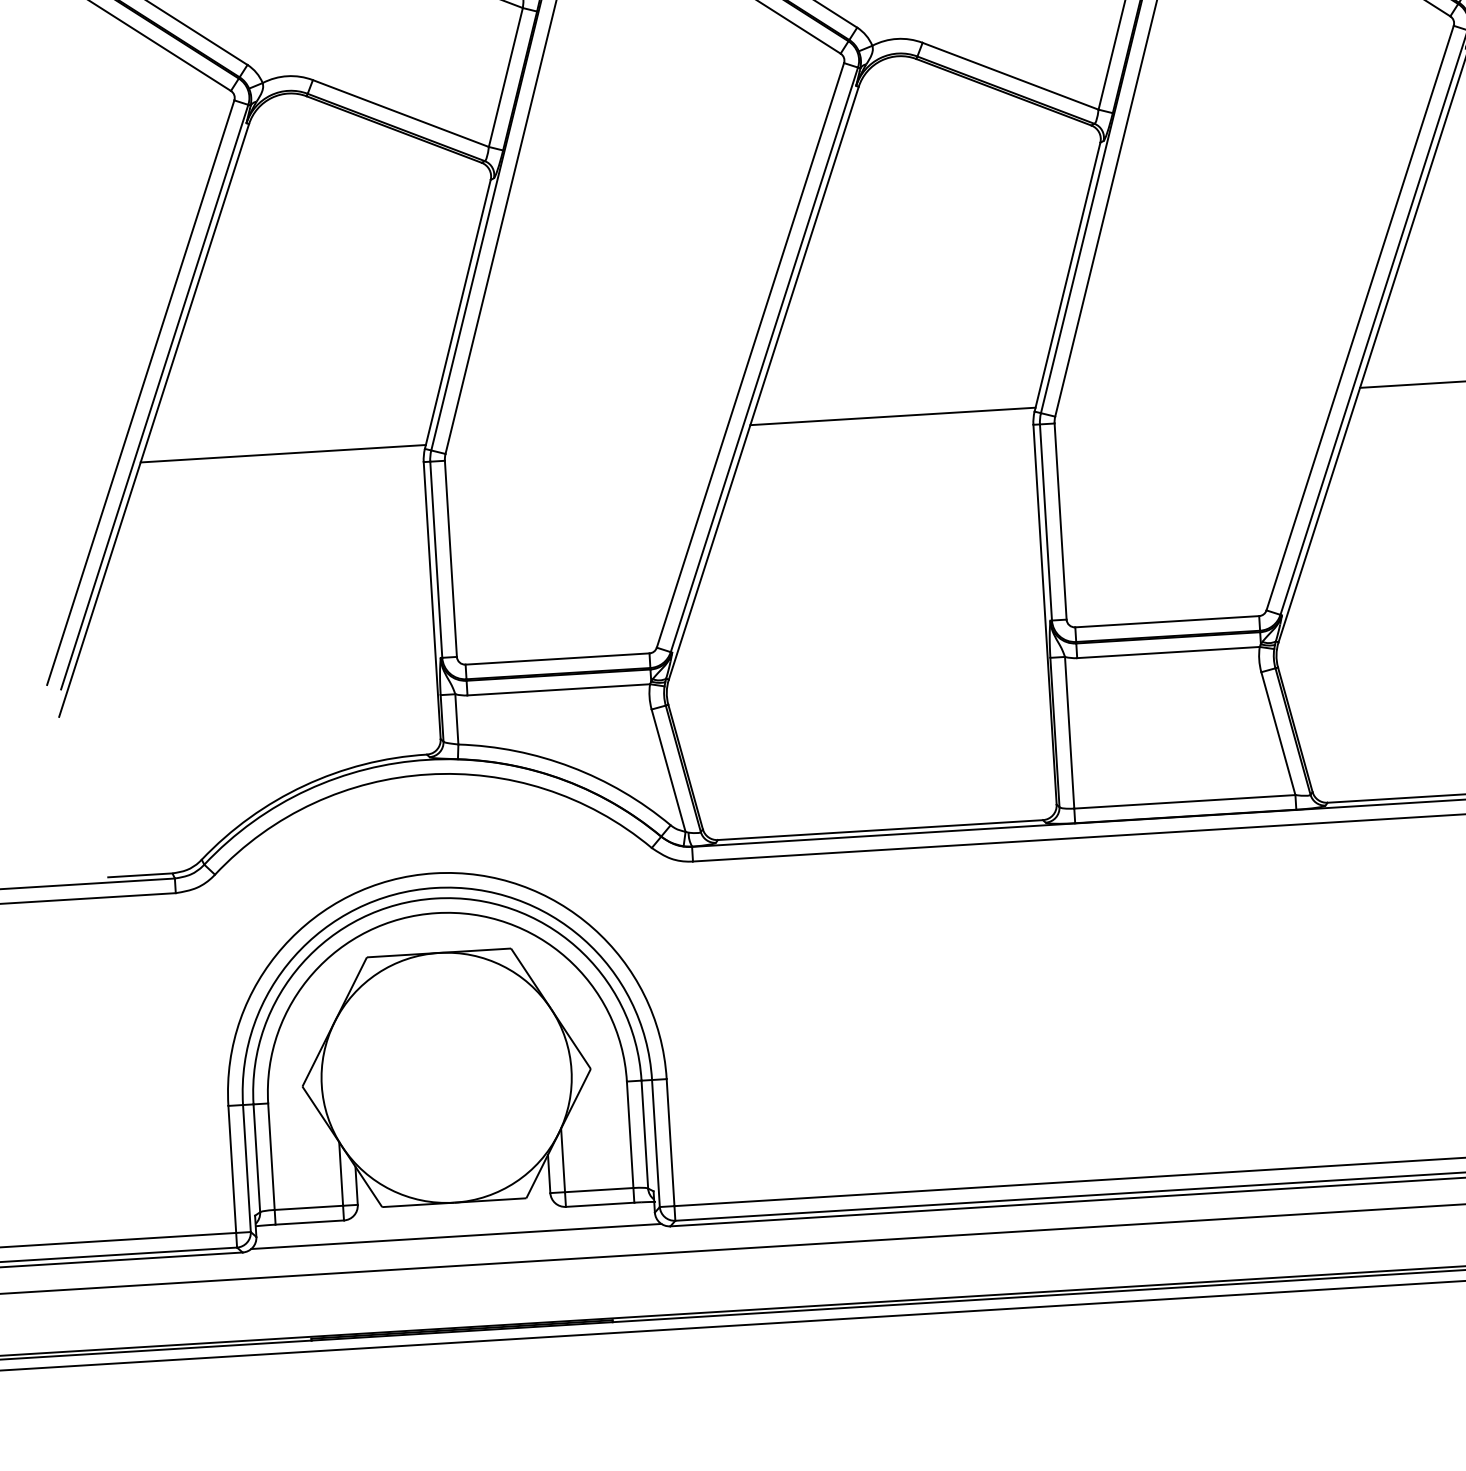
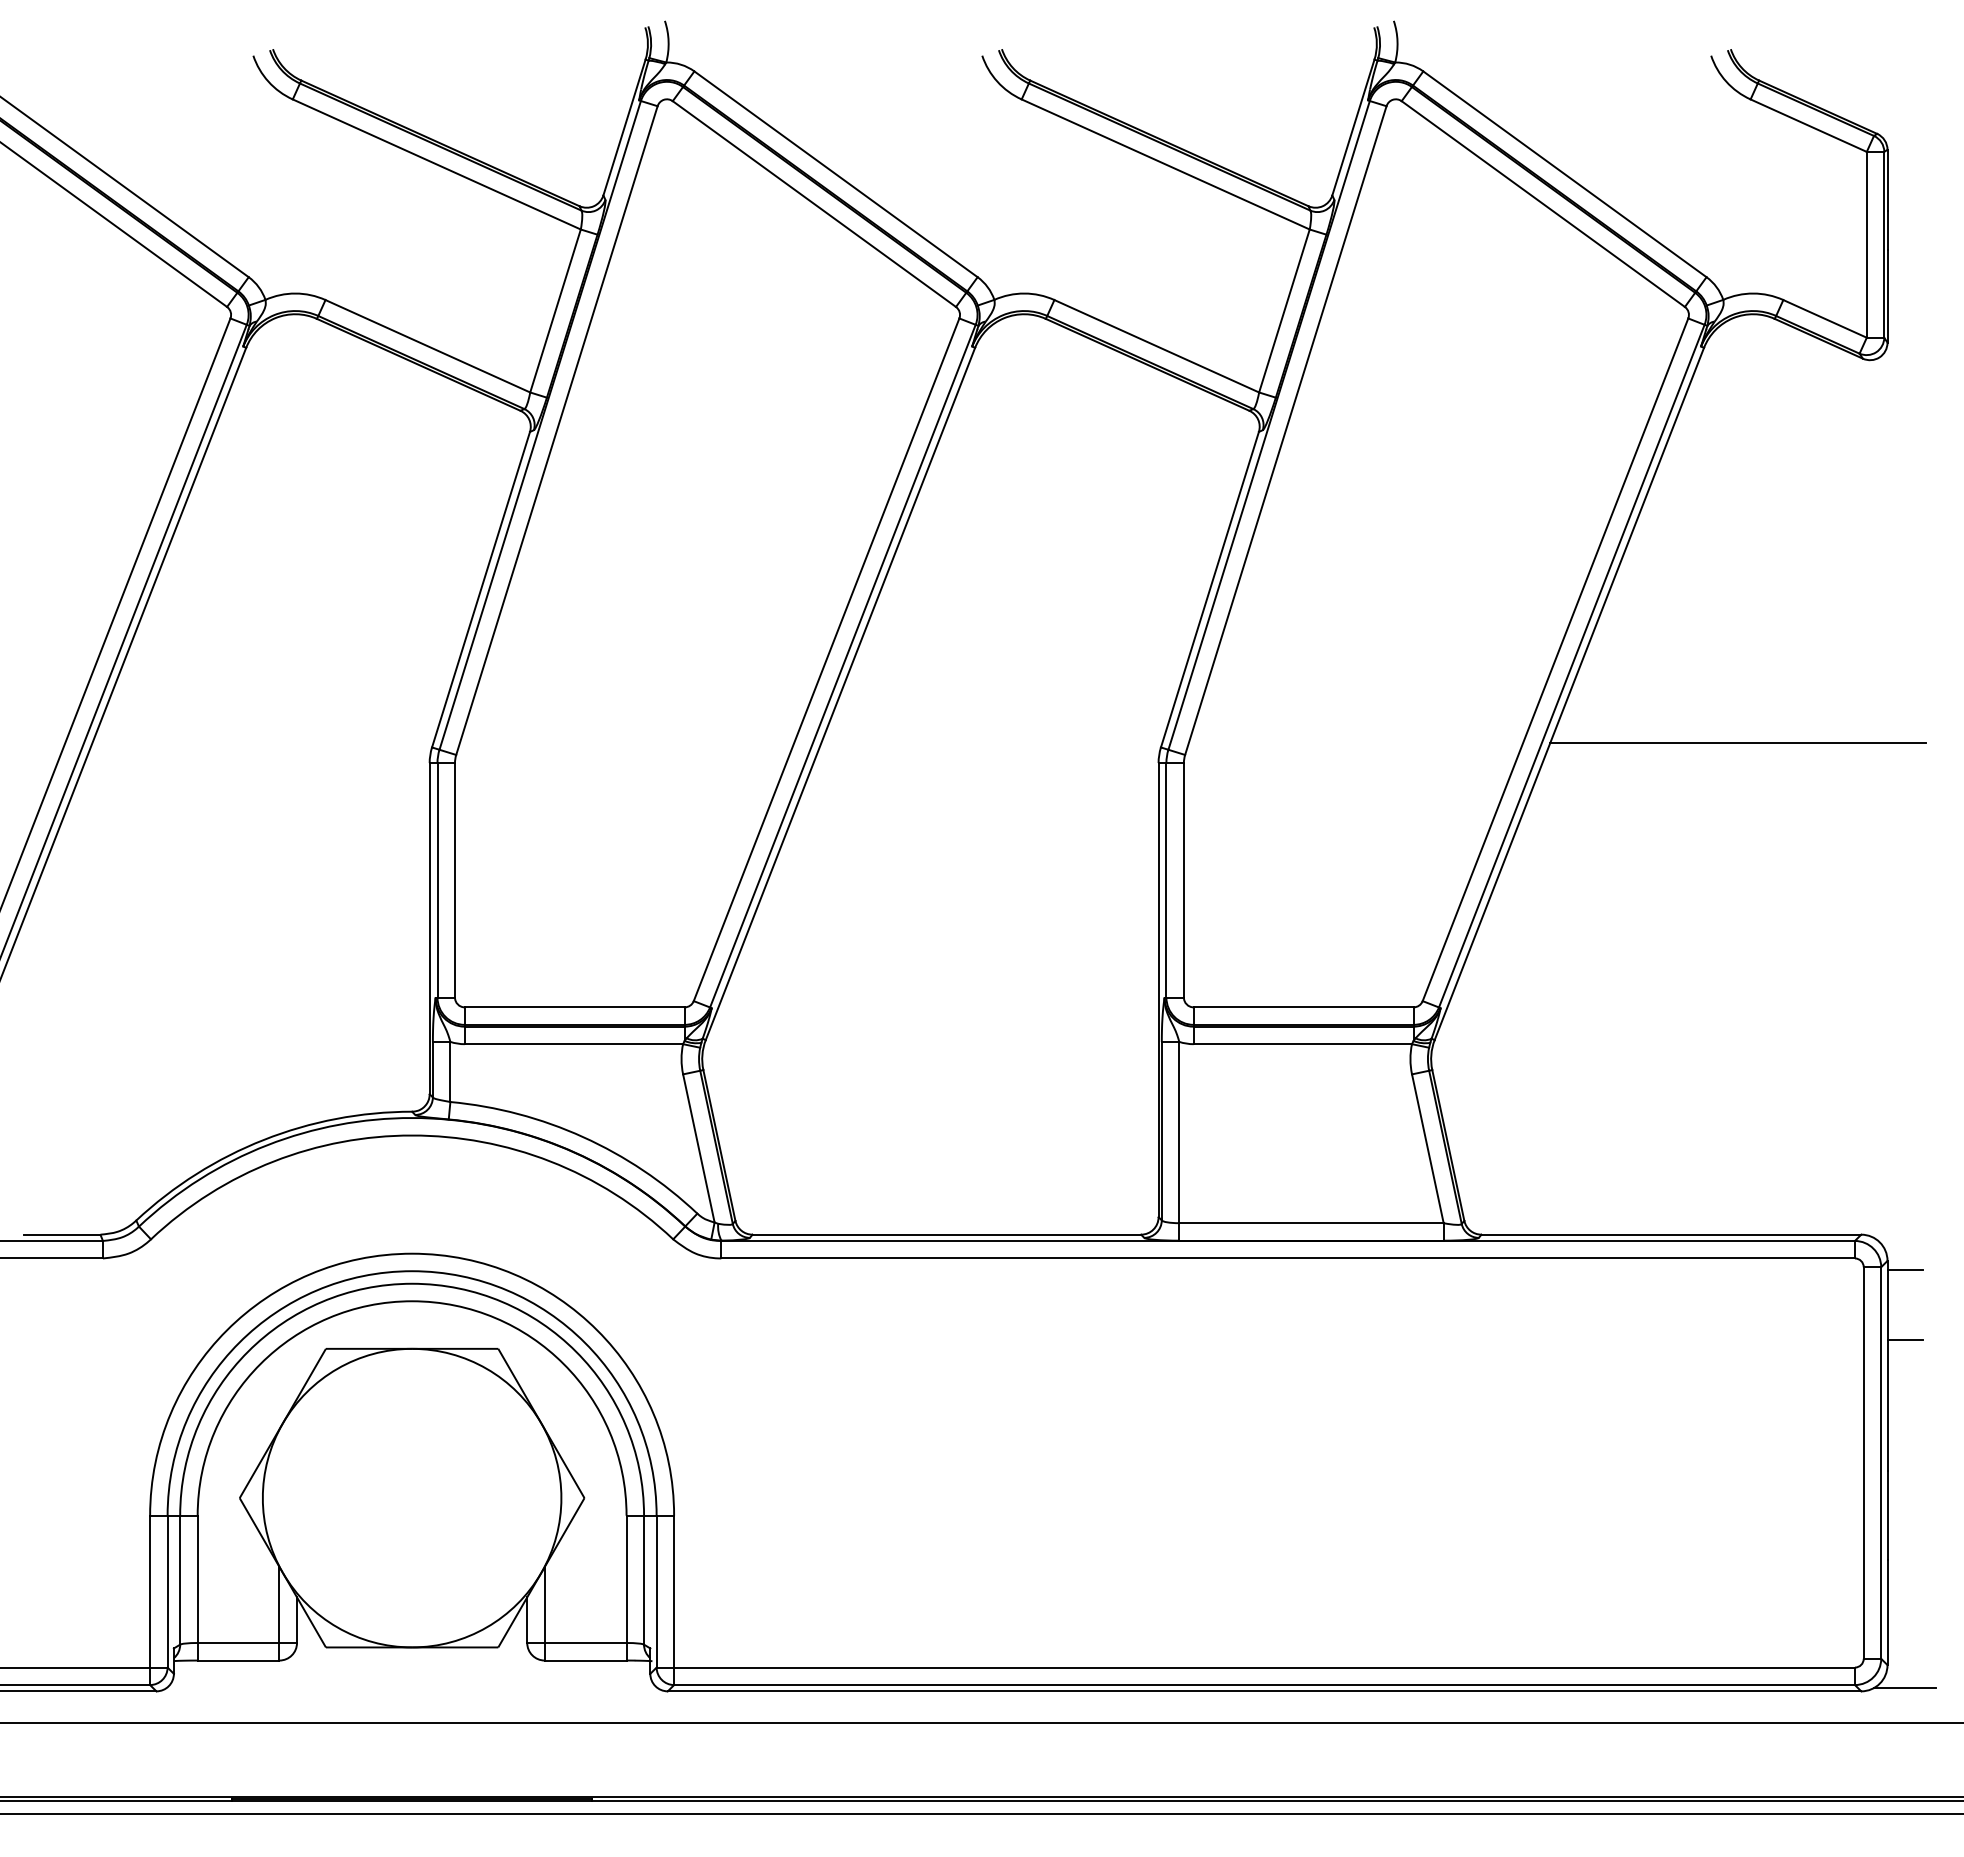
line: (892, 416) -> (991, 742), removed
line: (282, 453) -> (262, 742), removed
line: (455, 1236) -> (411, 1687), removed

